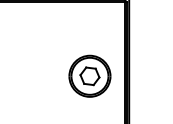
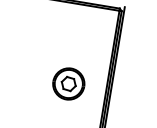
part: (89, 75) -> (68, 83), size x0.7

